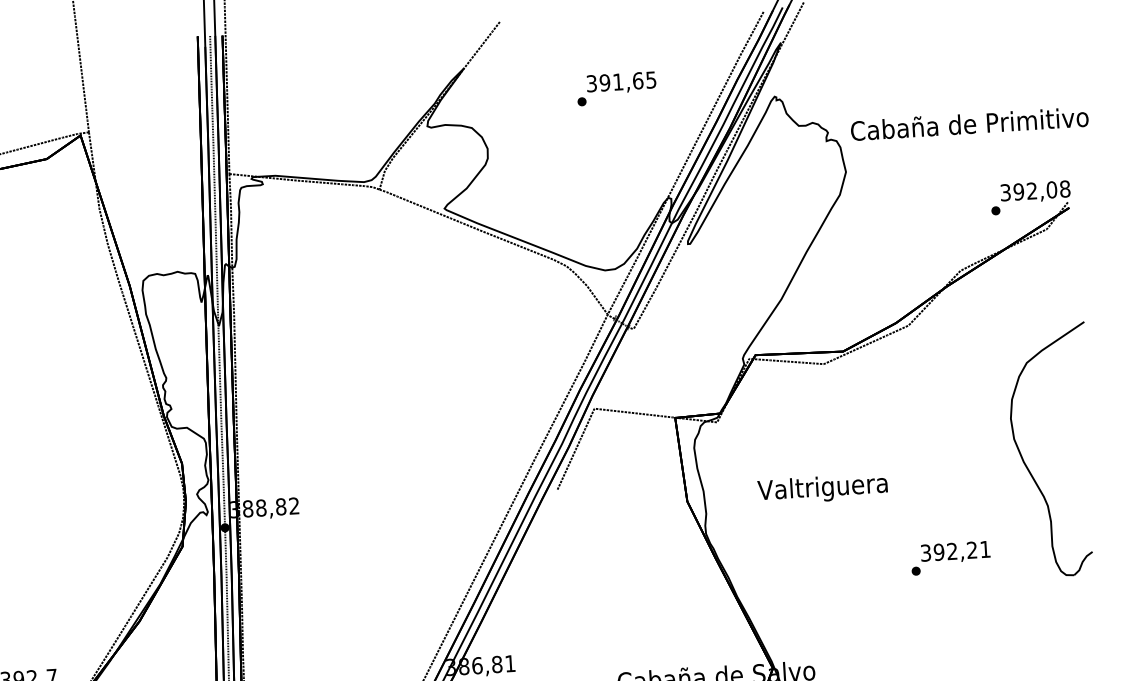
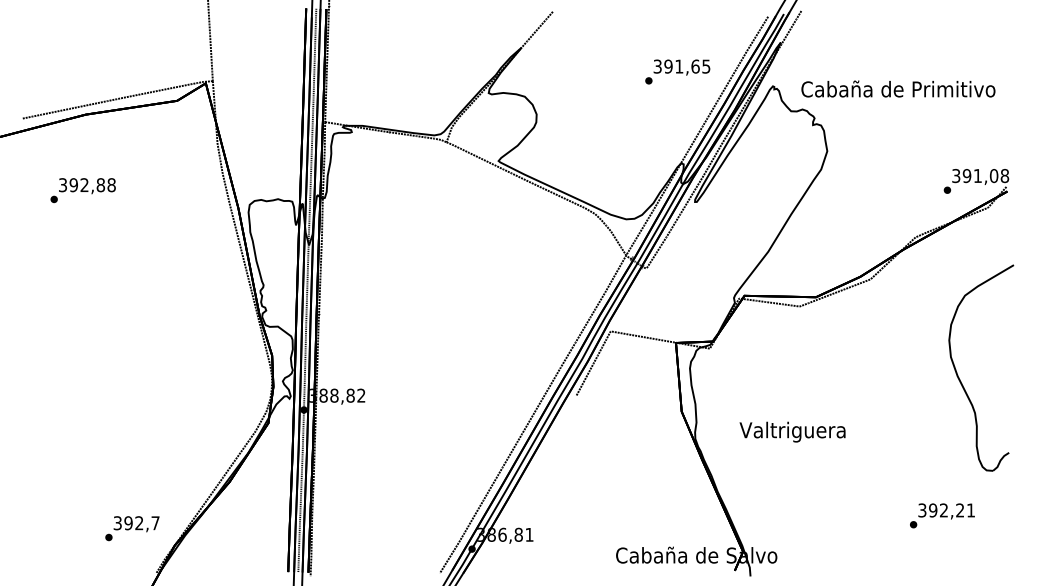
text: (616, 88) -> (677, 71), moved
text: (969, 123) -> (898, 88), moved
text: (1031, 190) -> (977, 175), 392,08 -> 391,08
part: (1026, 463) -> (959, 377), moved
text: (822, 488) -> (792, 431), moved
text: (950, 557) -> (942, 515), moved

